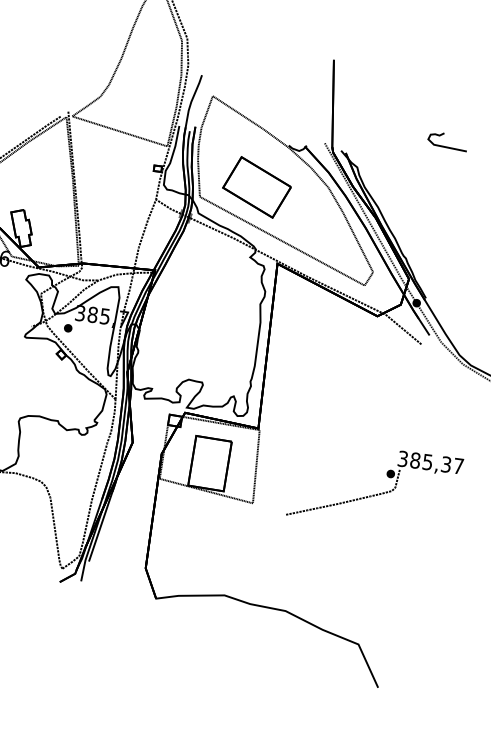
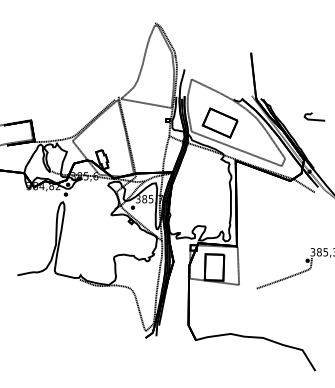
curve: (444, 136) -> (312, 114), moved

